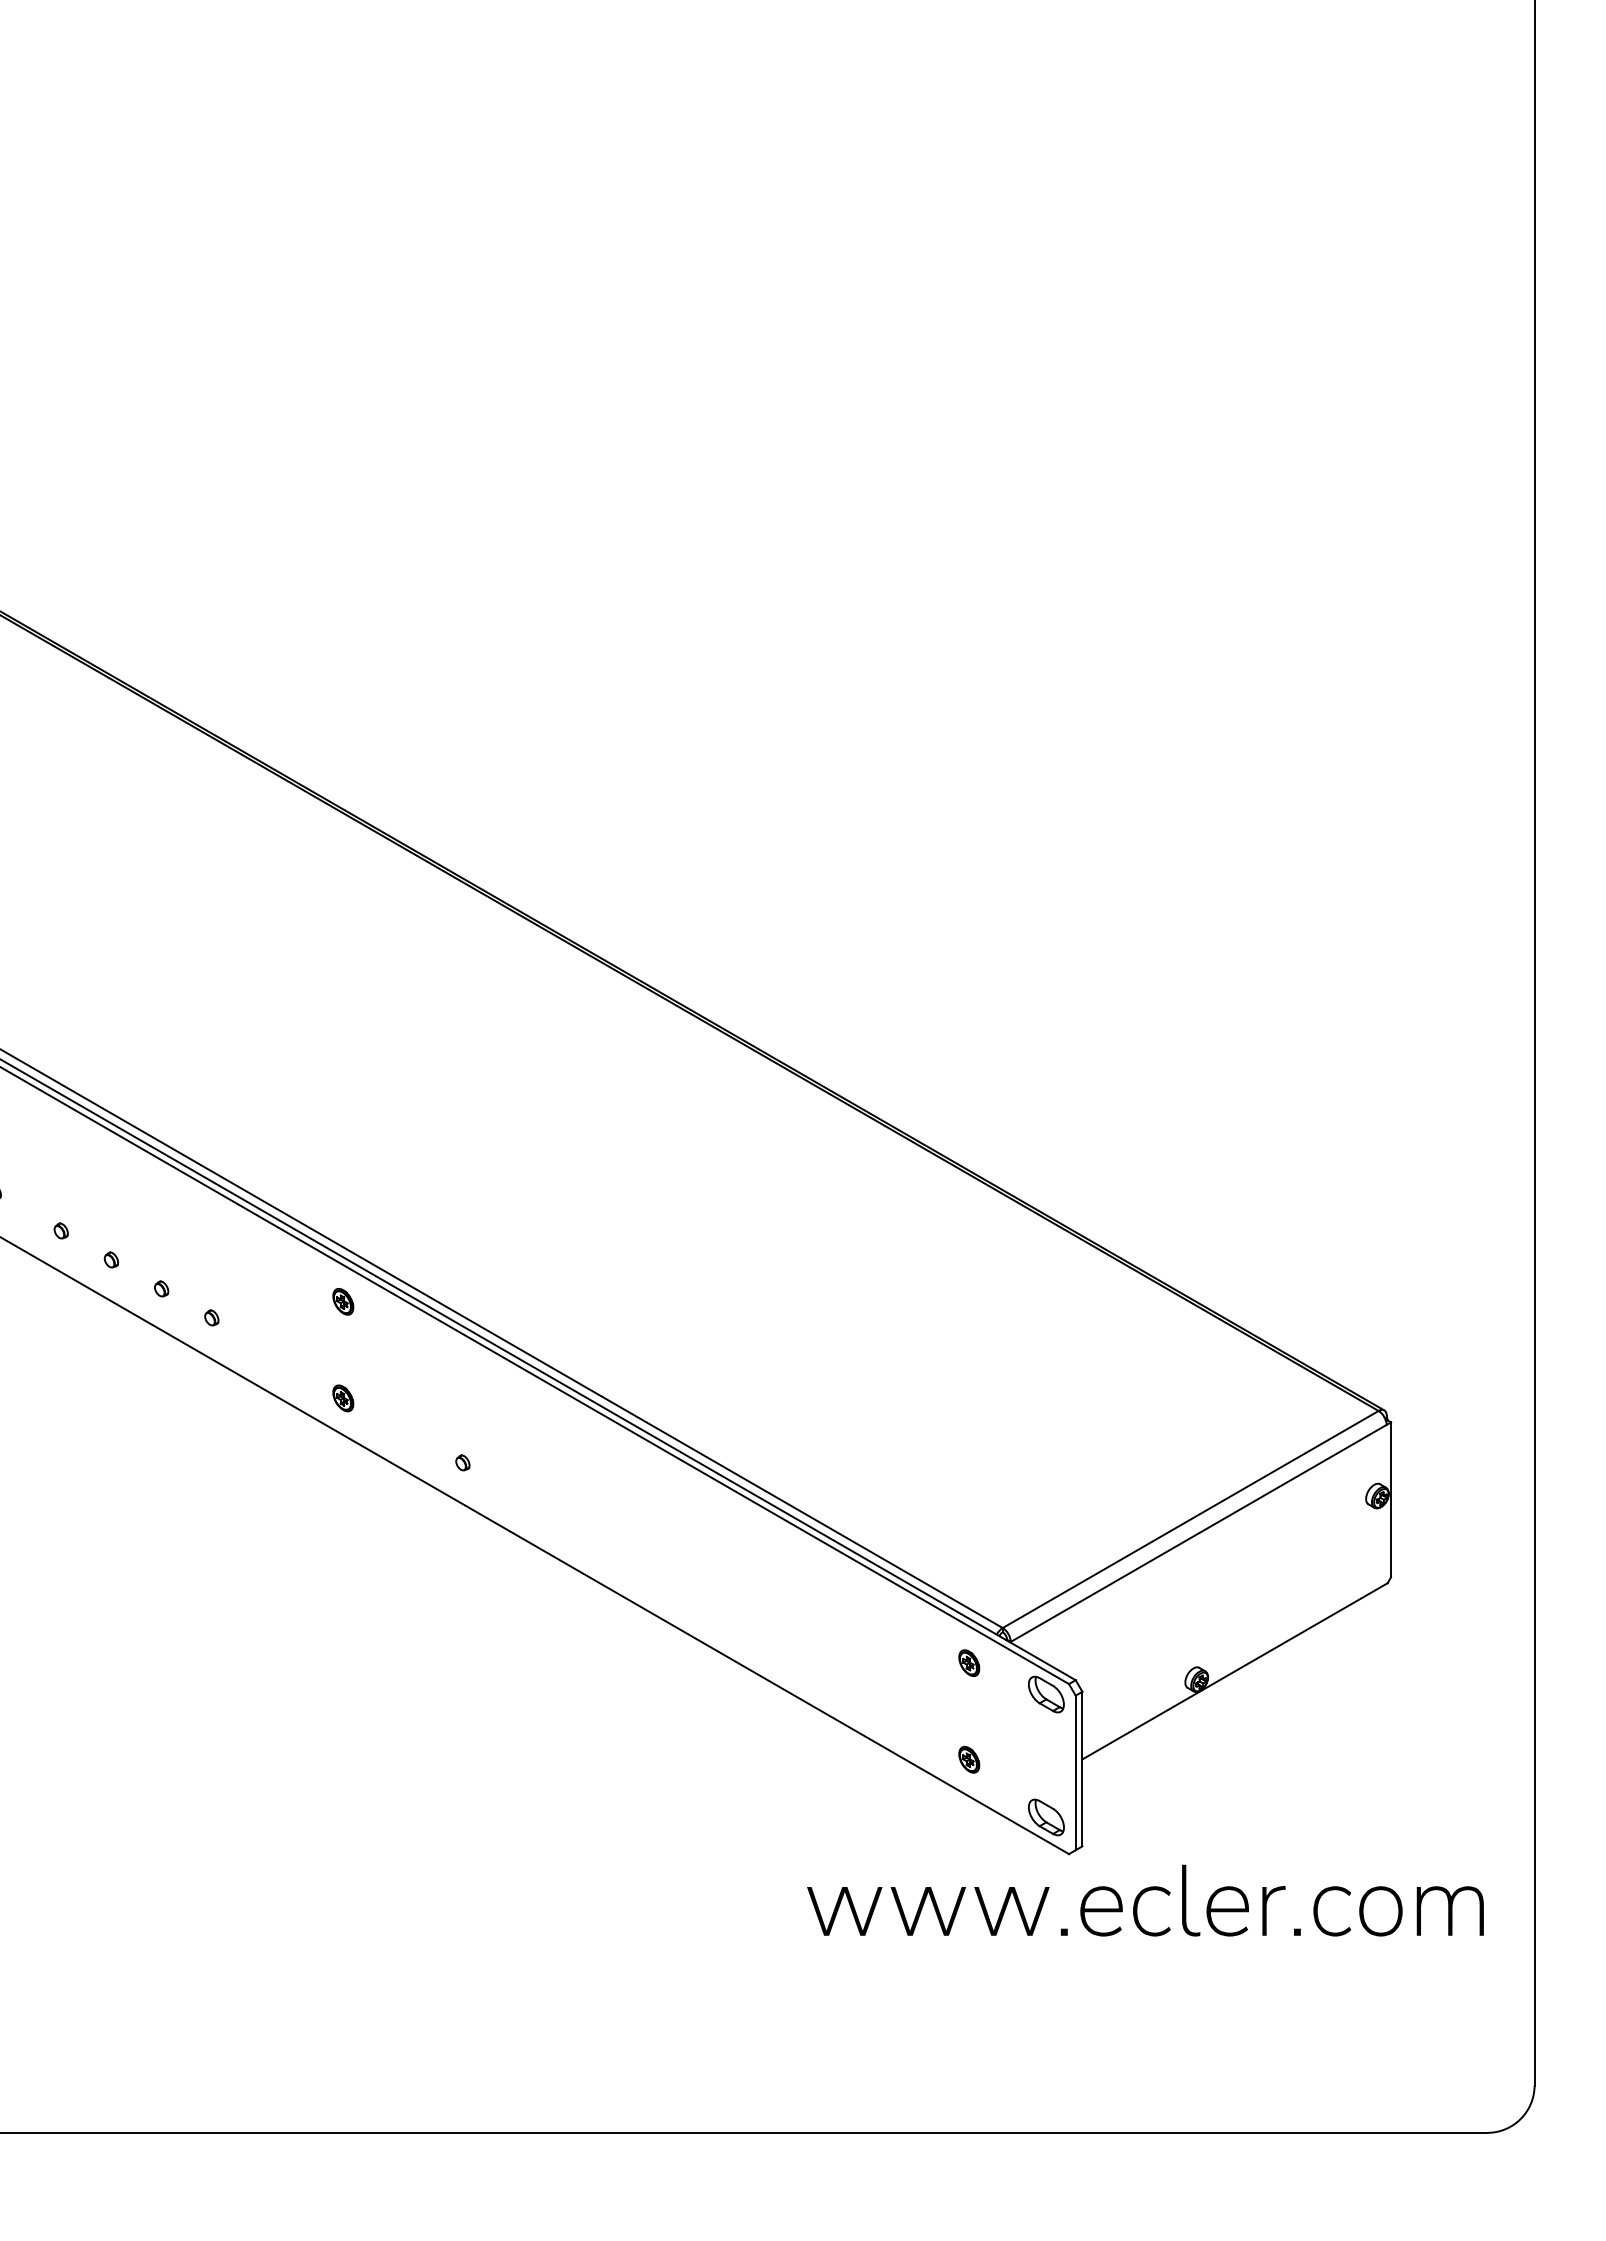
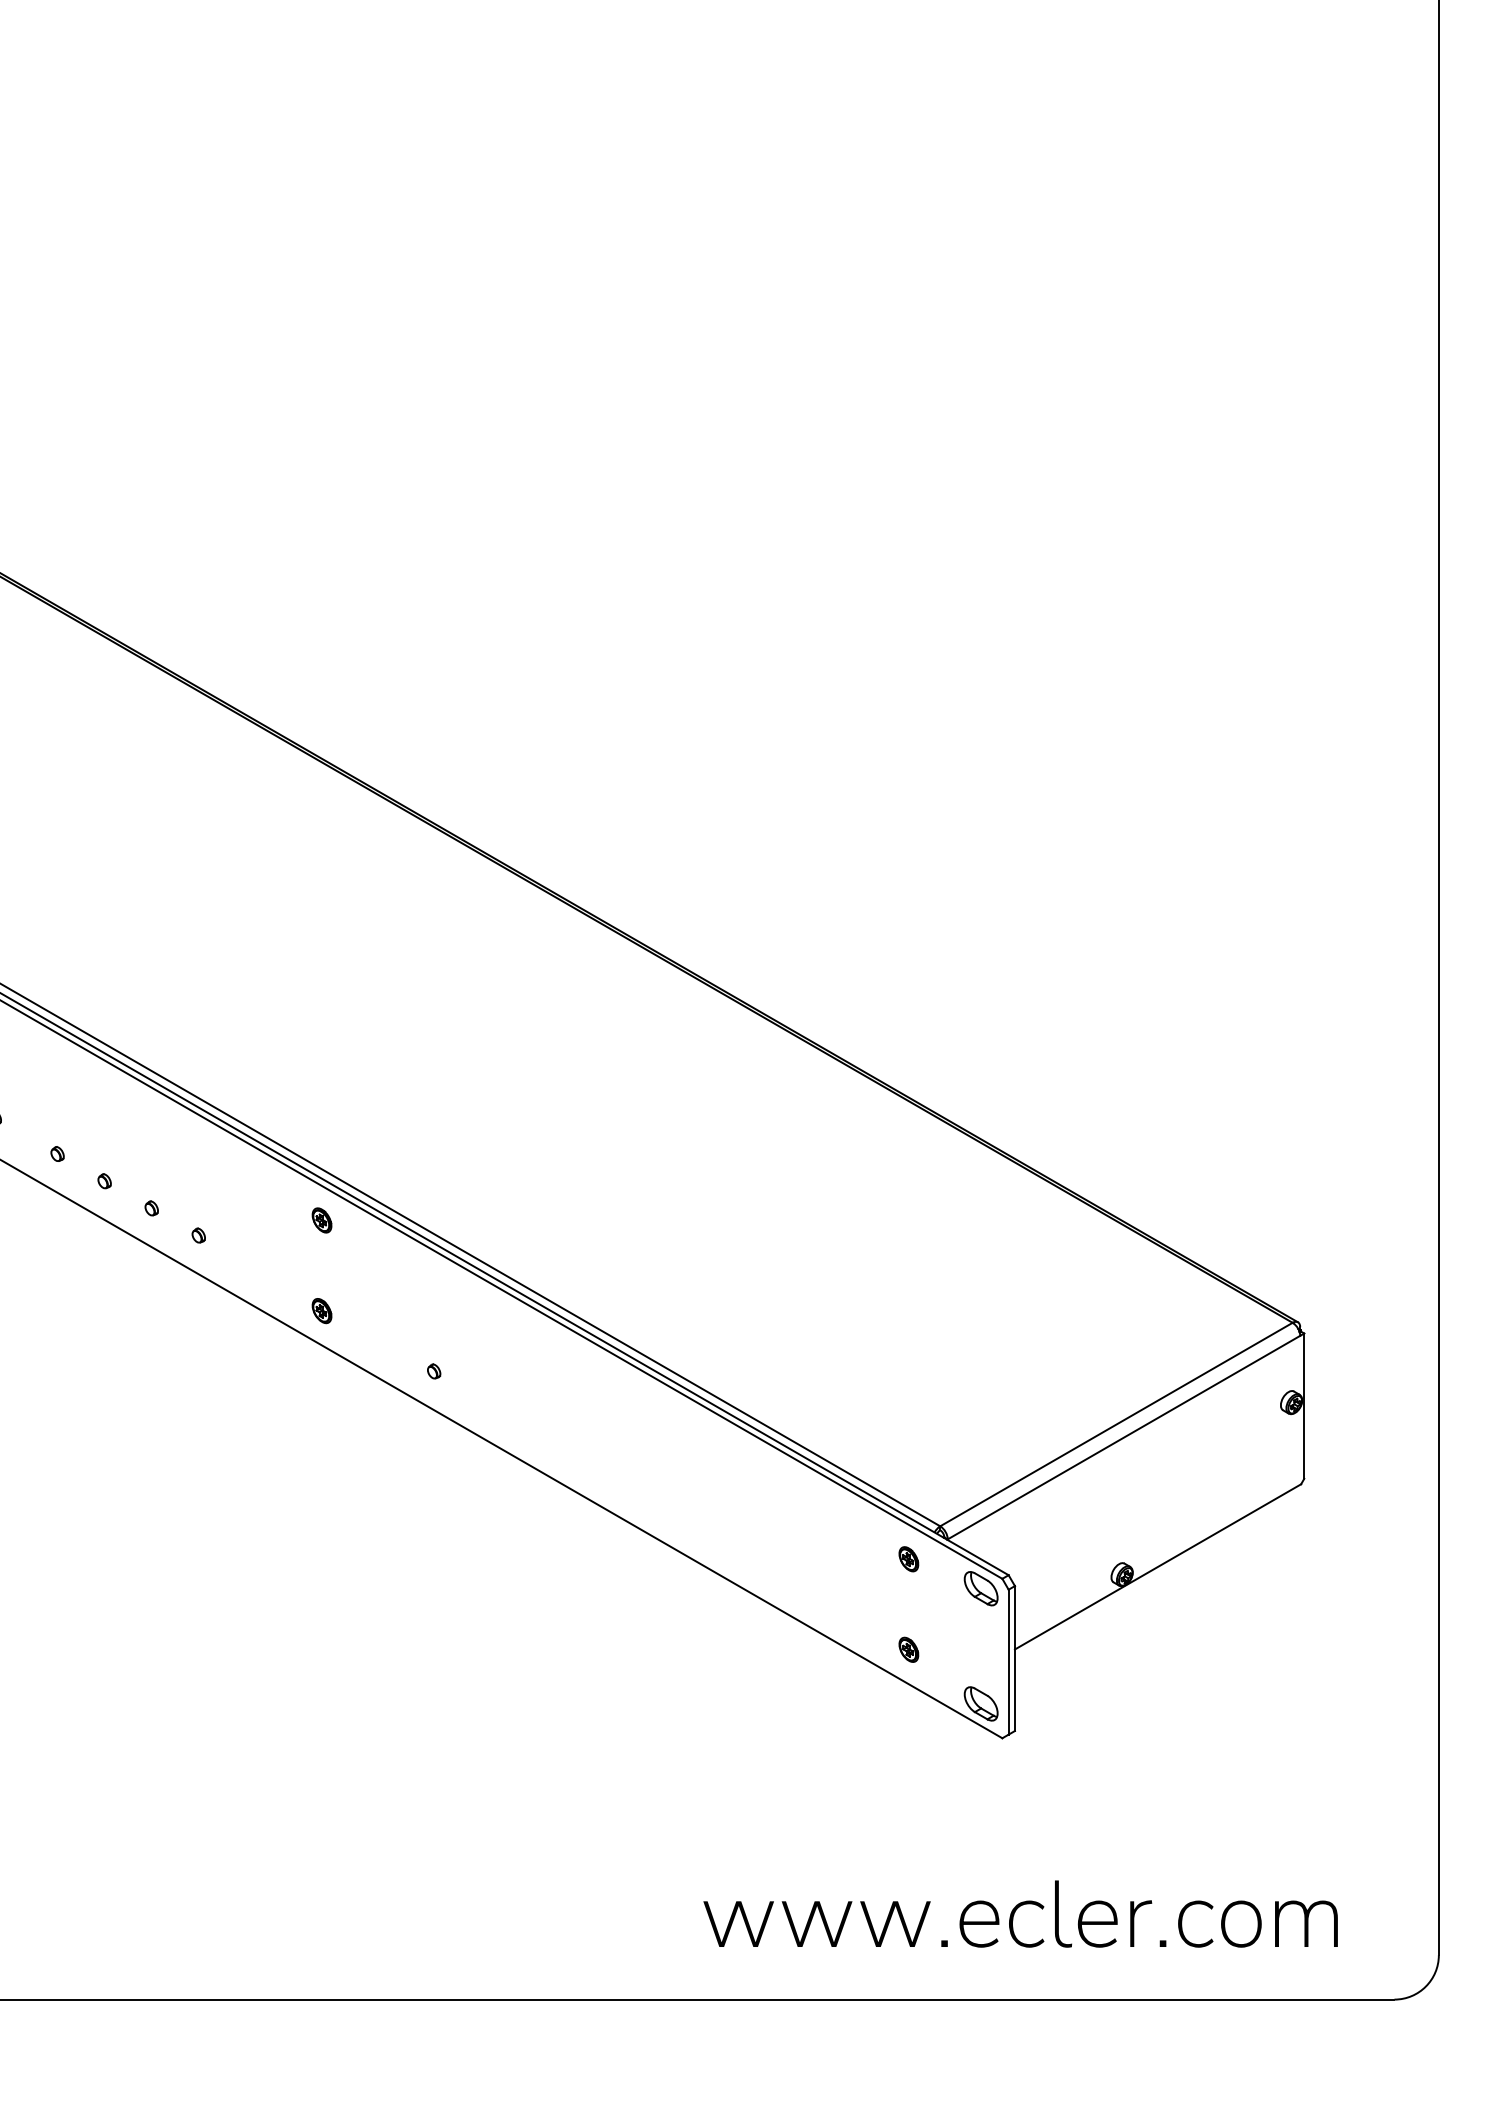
text: (1145, 1900) -> (1020, 1913), moved

